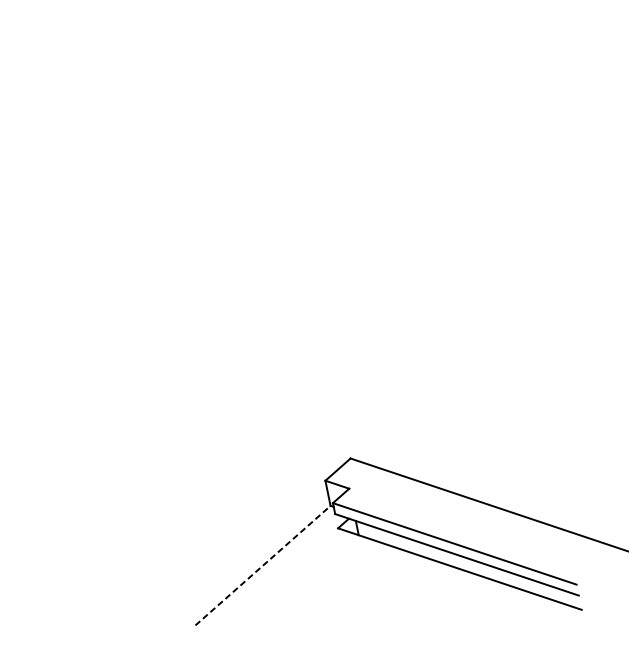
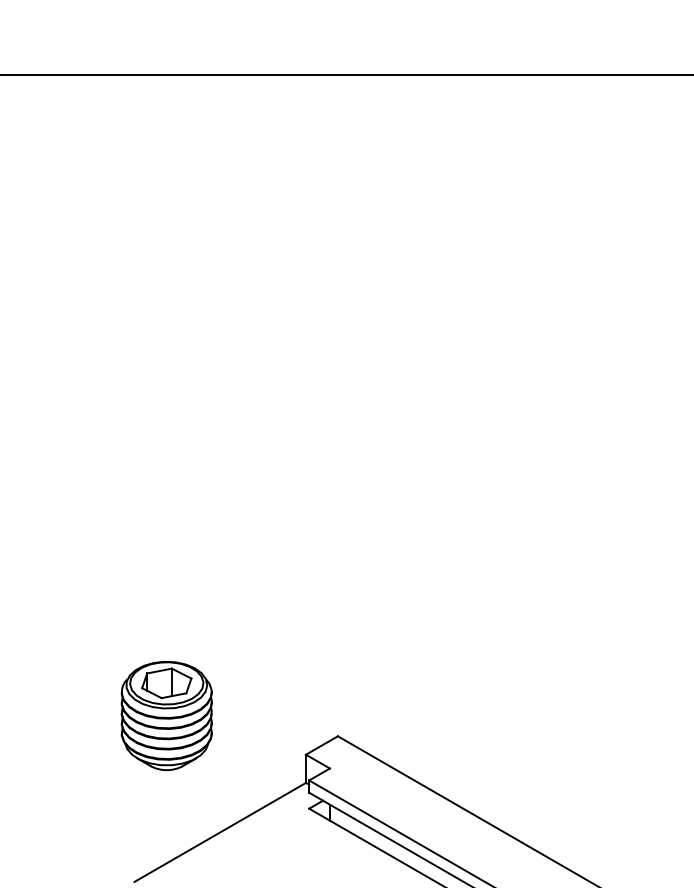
part: (193, 471) -> (166, 715), added
line: (263, 565) -> (220, 832), dashed -> solid

